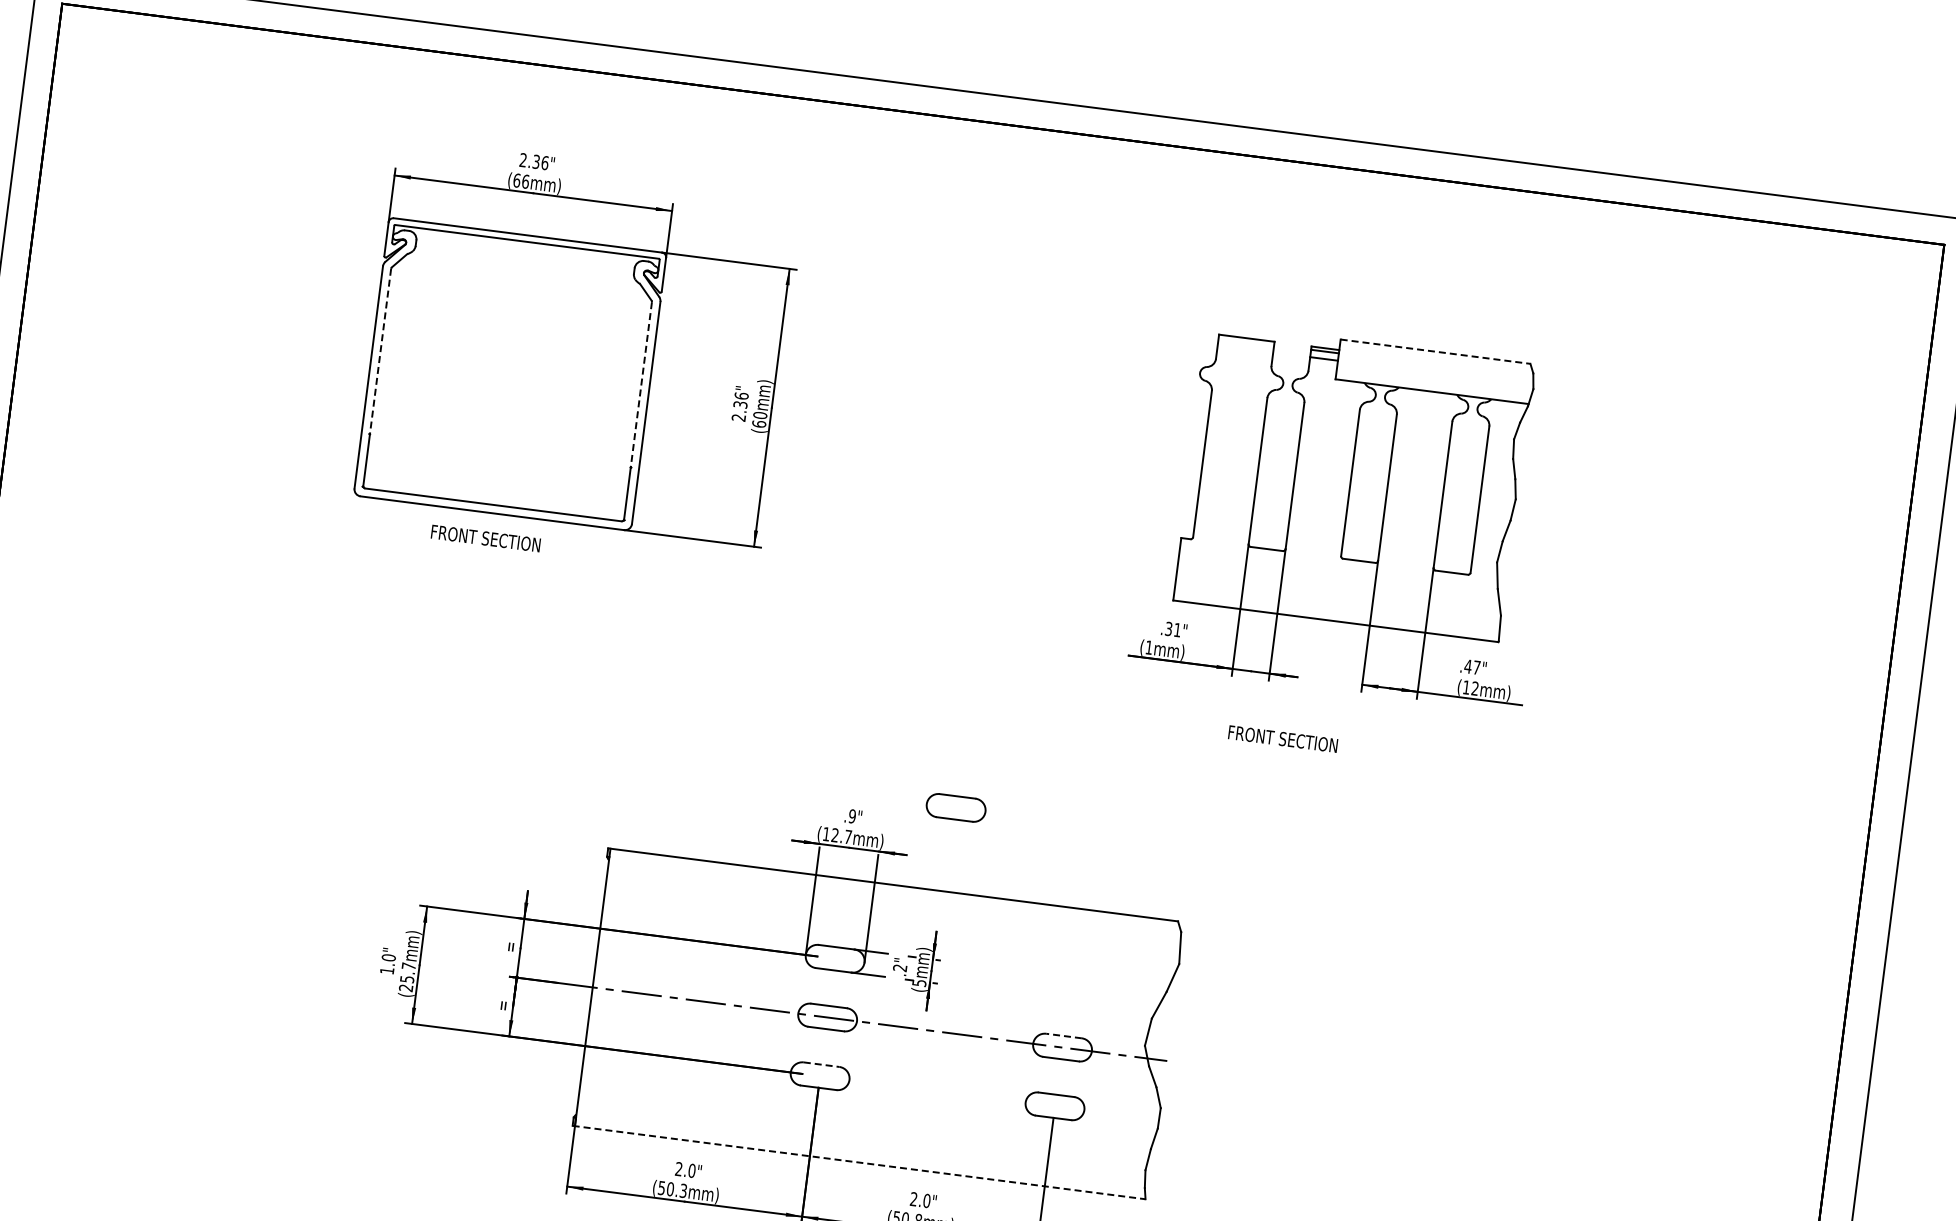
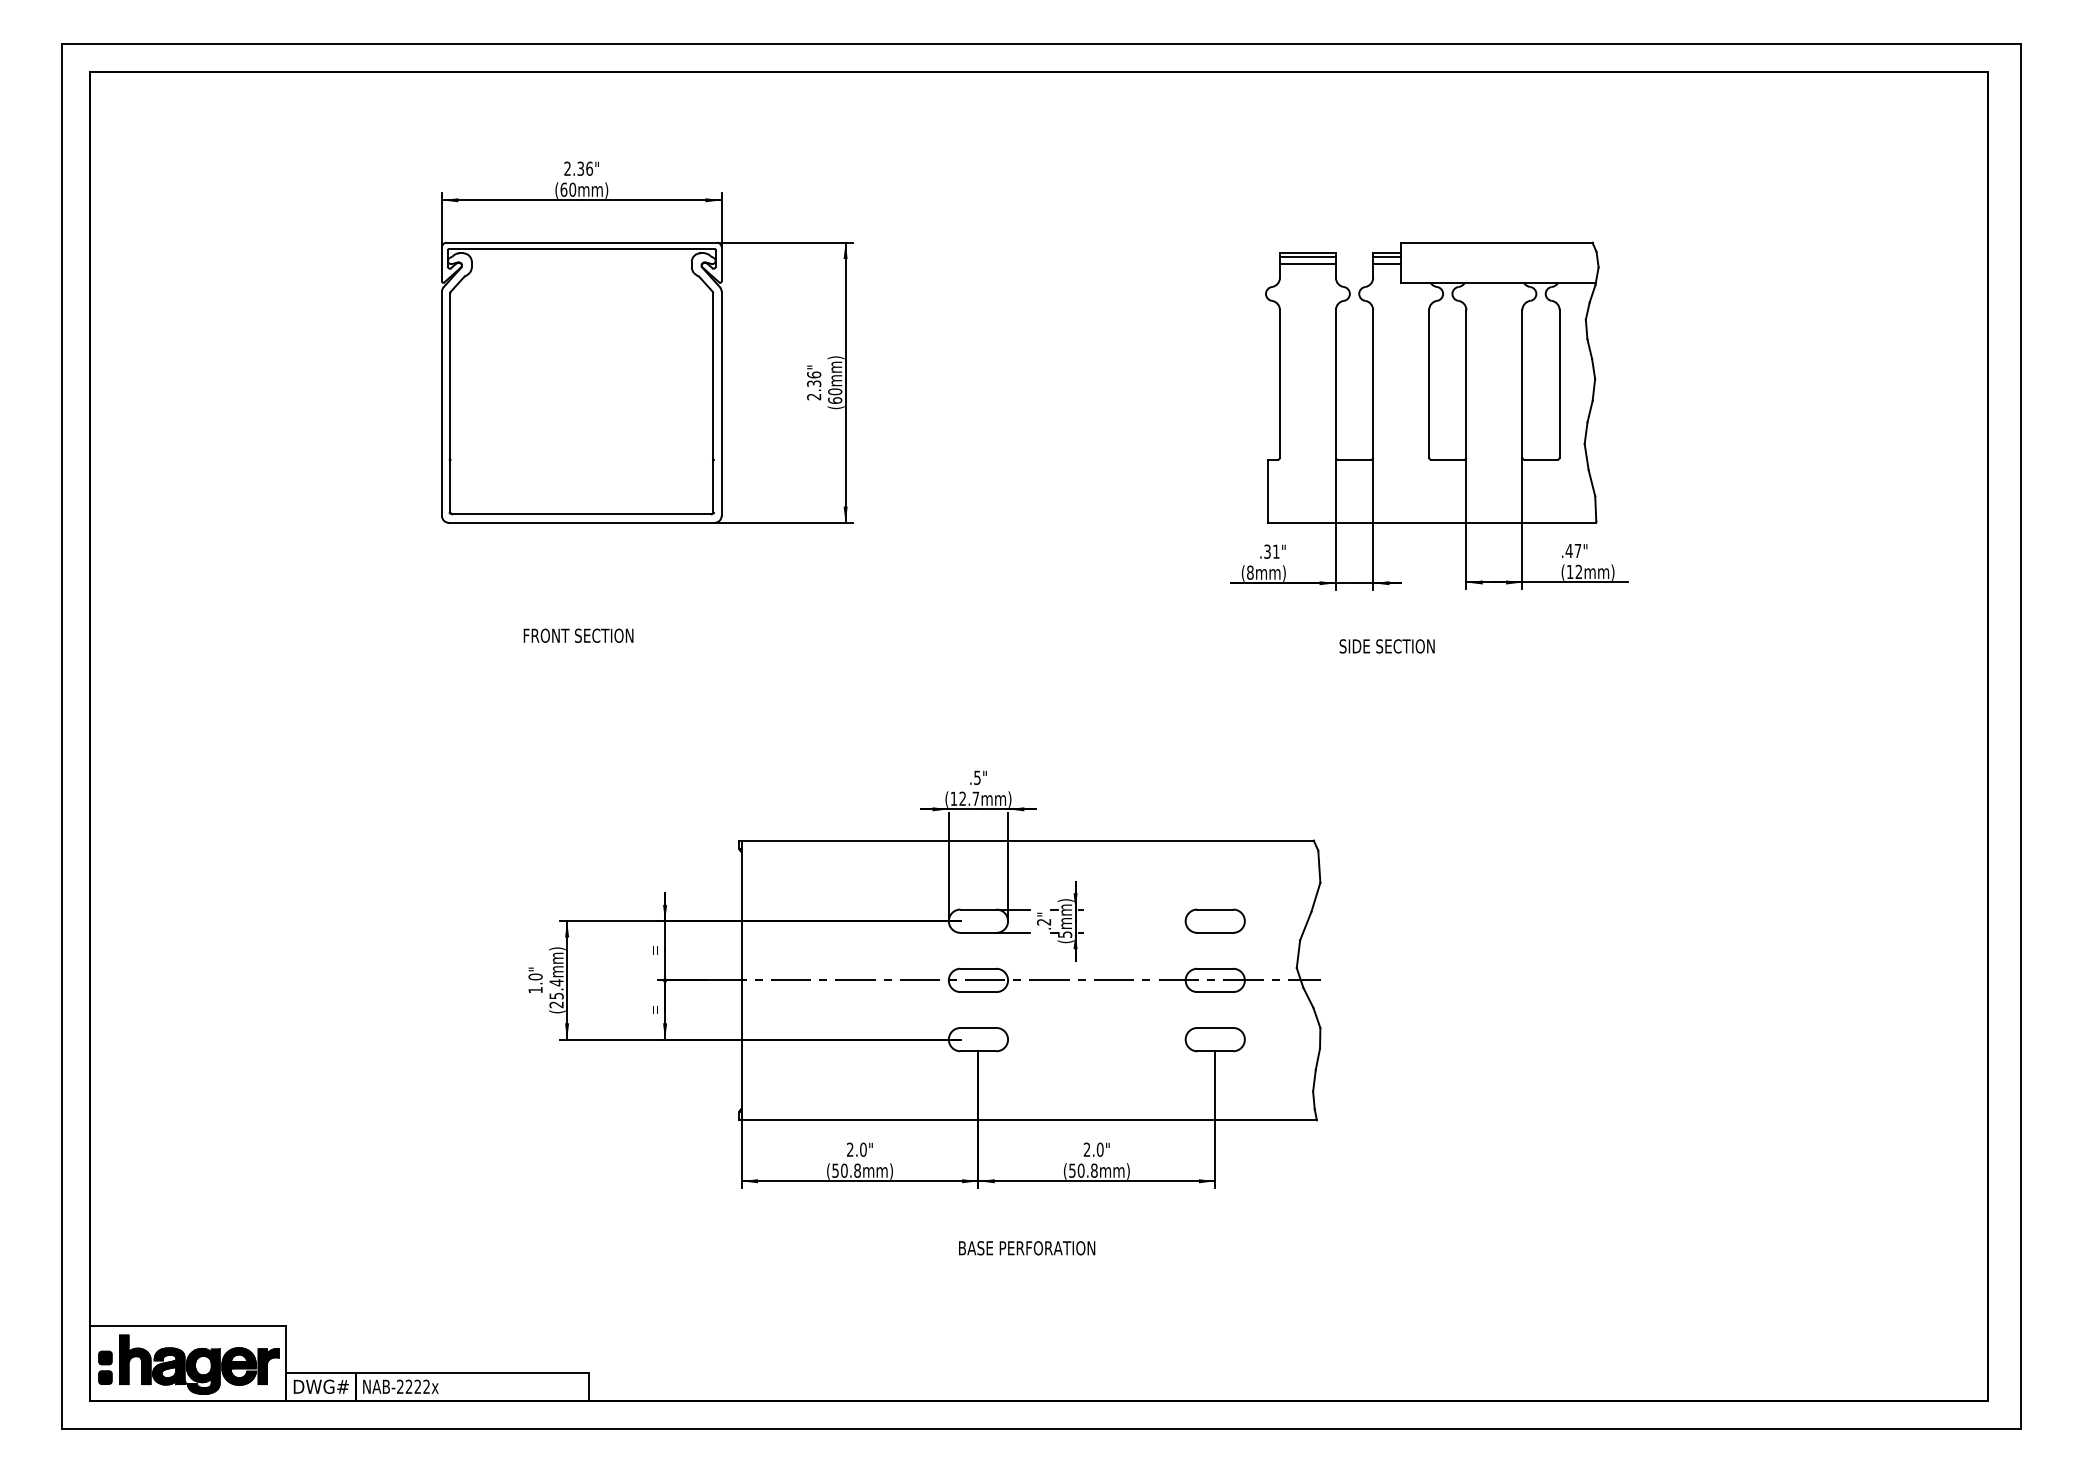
text: (525, 181) -> (572, 189), (66mm) -> (60mm)
line: (1246, 341) -> (1307, 256), added
line: (1245, 349) -> (1307, 264), added
line: (380, 351) -> (450, 376), dashed -> solid
line: (1435, 351) -> (1496, 242), dashed -> solid
line: (641, 384) -> (713, 376), dashed -> solid
text: (485, 538) -> (578, 635), moved
text: (1149, 647) -> (1250, 572), (1mm) -> (8mm)
text: (1282, 739) -> (1394, 646), FRONT SECTION -> SIDE SECTION
part: (955, 807) -> (1214, 920), moved
text: (852, 816) -> (977, 777), .9" -> .5"
text: (408, 965) -> (556, 982), (25.7mm) -> (25.4mm)
line: (1064, 1035) -> (1215, 968), dashed -> solid
line: (821, 1064) -> (978, 1027), dashed -> solid
line: (859, 1162) -> (1028, 1120), dashed -> solid
text: (683, 1190) -> (857, 1170), (50.3mm) -> (50.8mm)

